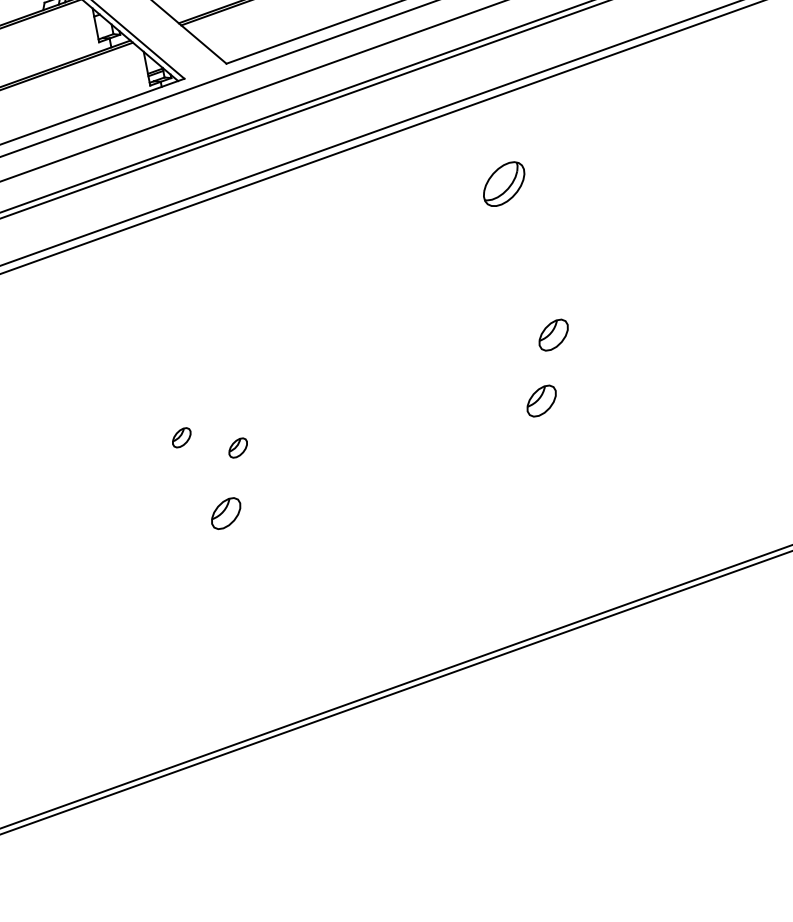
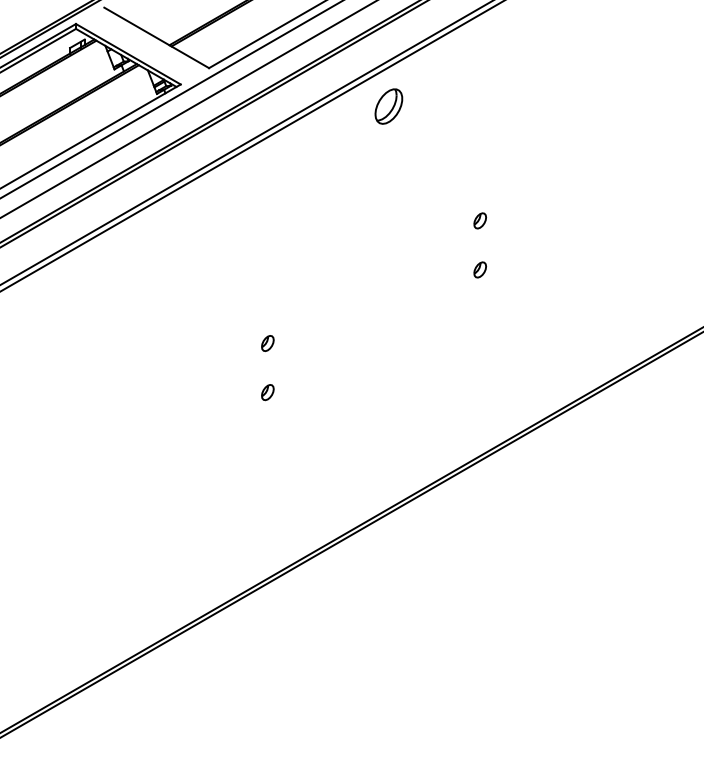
part: (503, 183) -> (388, 106), moved
part: (552, 334) -> (479, 220), size x0.62
part: (540, 400) -> (479, 269), size x0.62
part: (181, 437) -> (225, 343), removed
part: (225, 513) -> (267, 392), size x0.62

